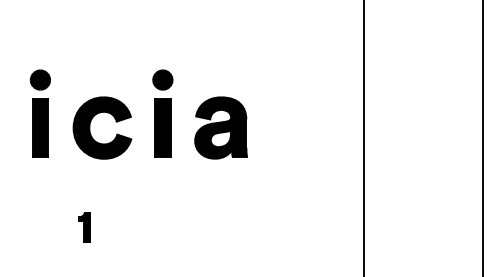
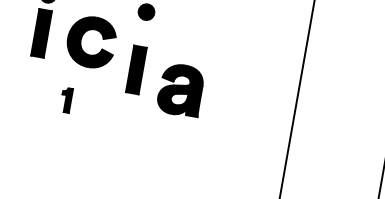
part: (162, 127) -> (136, 69), moved
part: (220, 127) -> (180, 89), moved
part: (84, 227) -> (66, 100), moved

